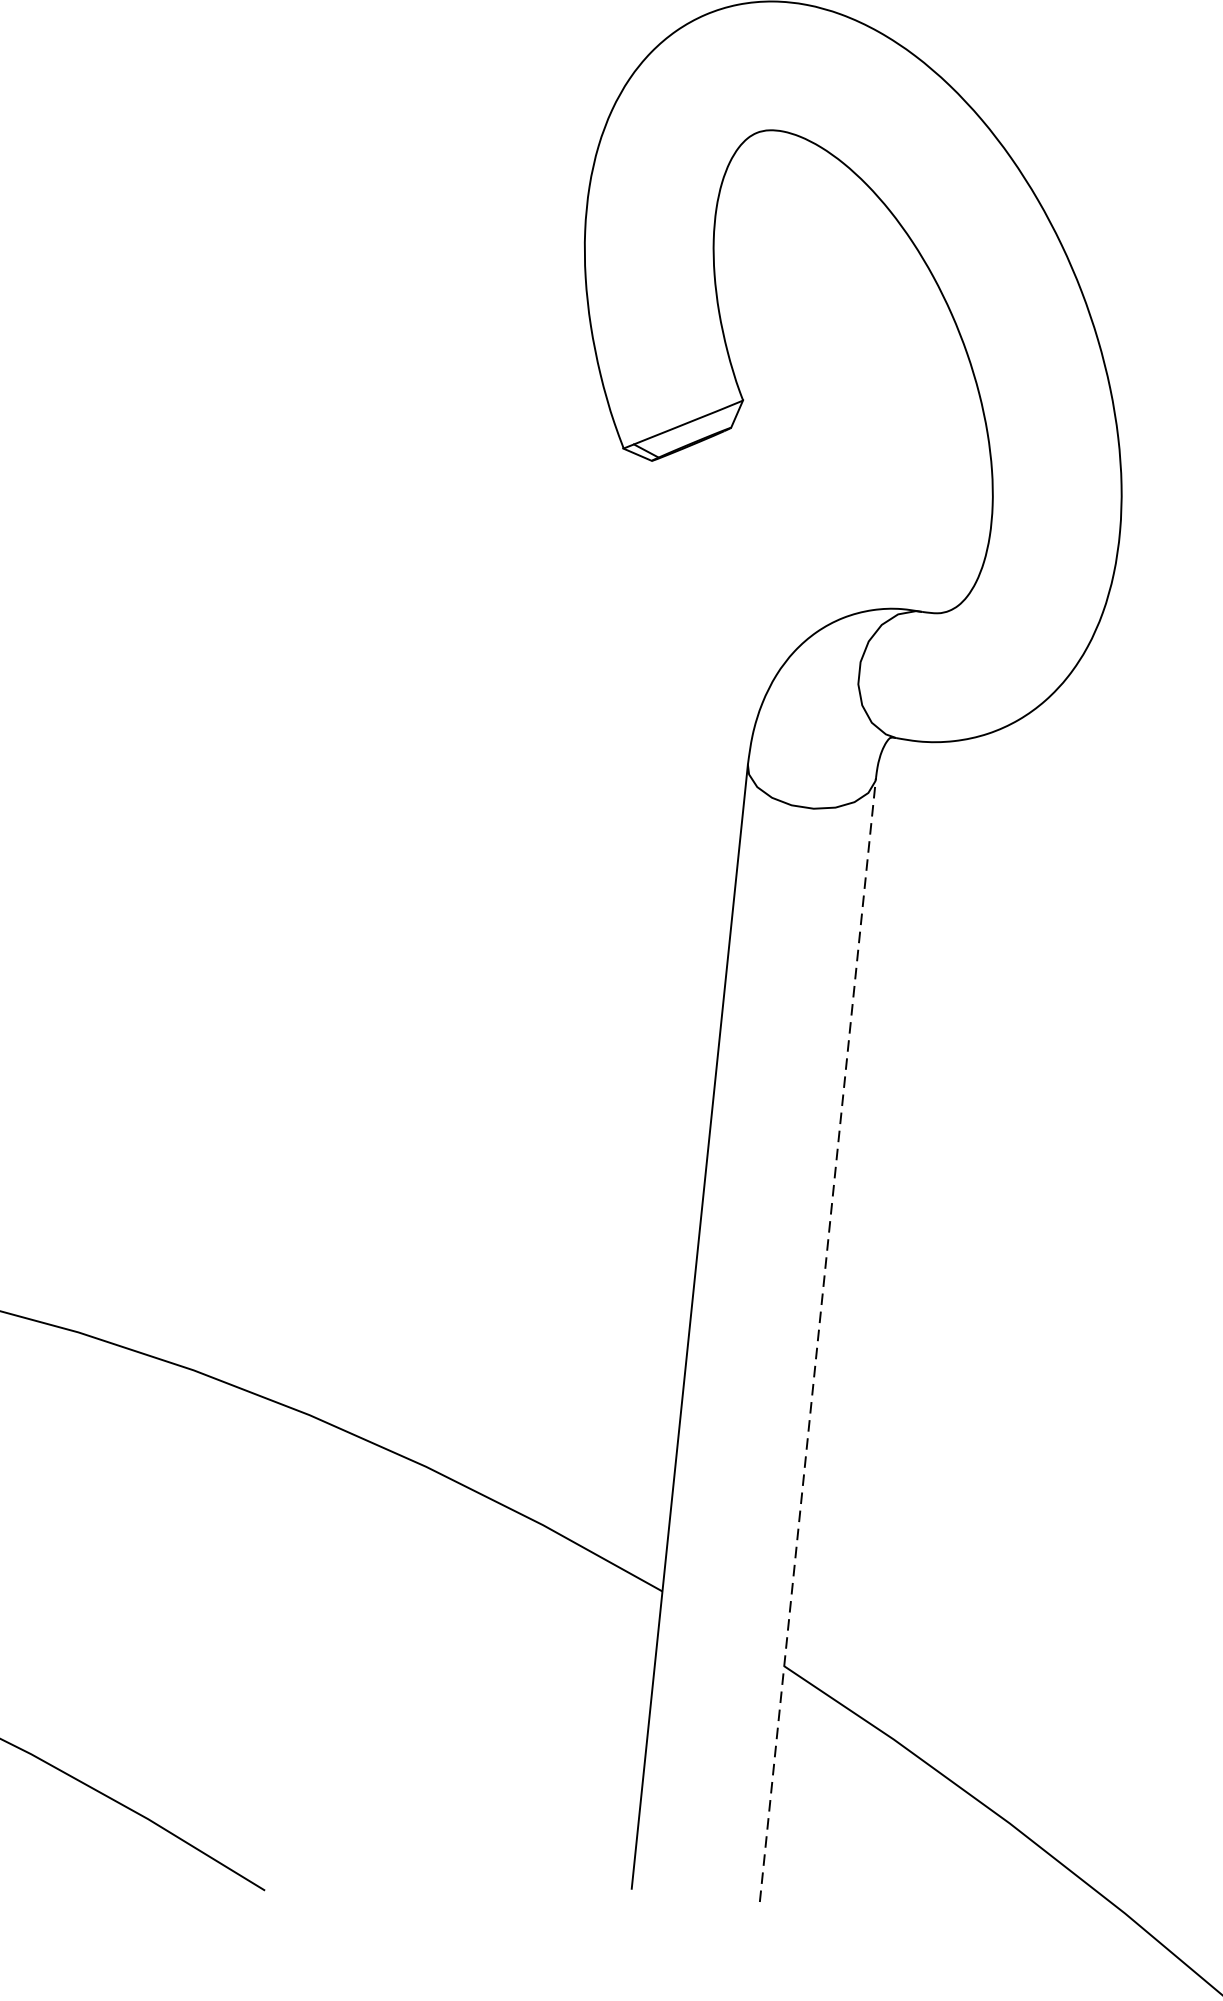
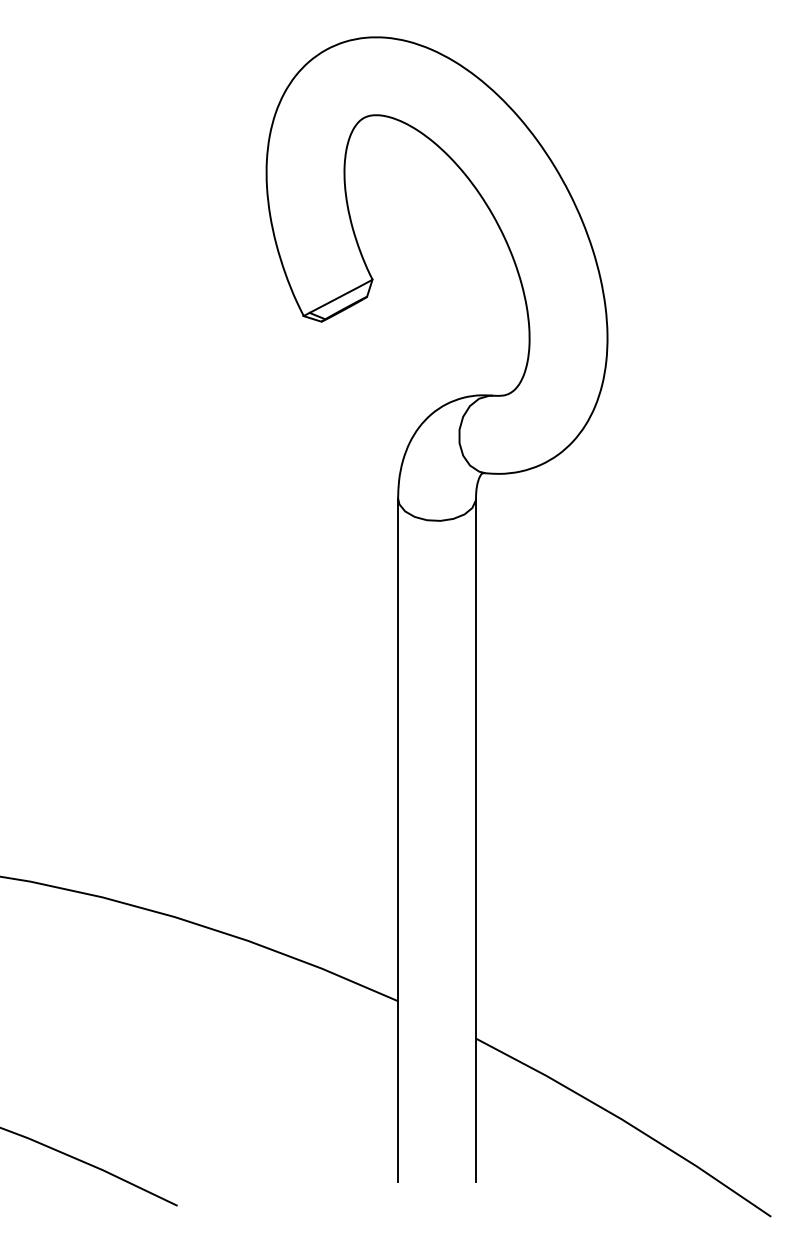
line: (818, 1340) -> (476, 840), dashed -> solid

